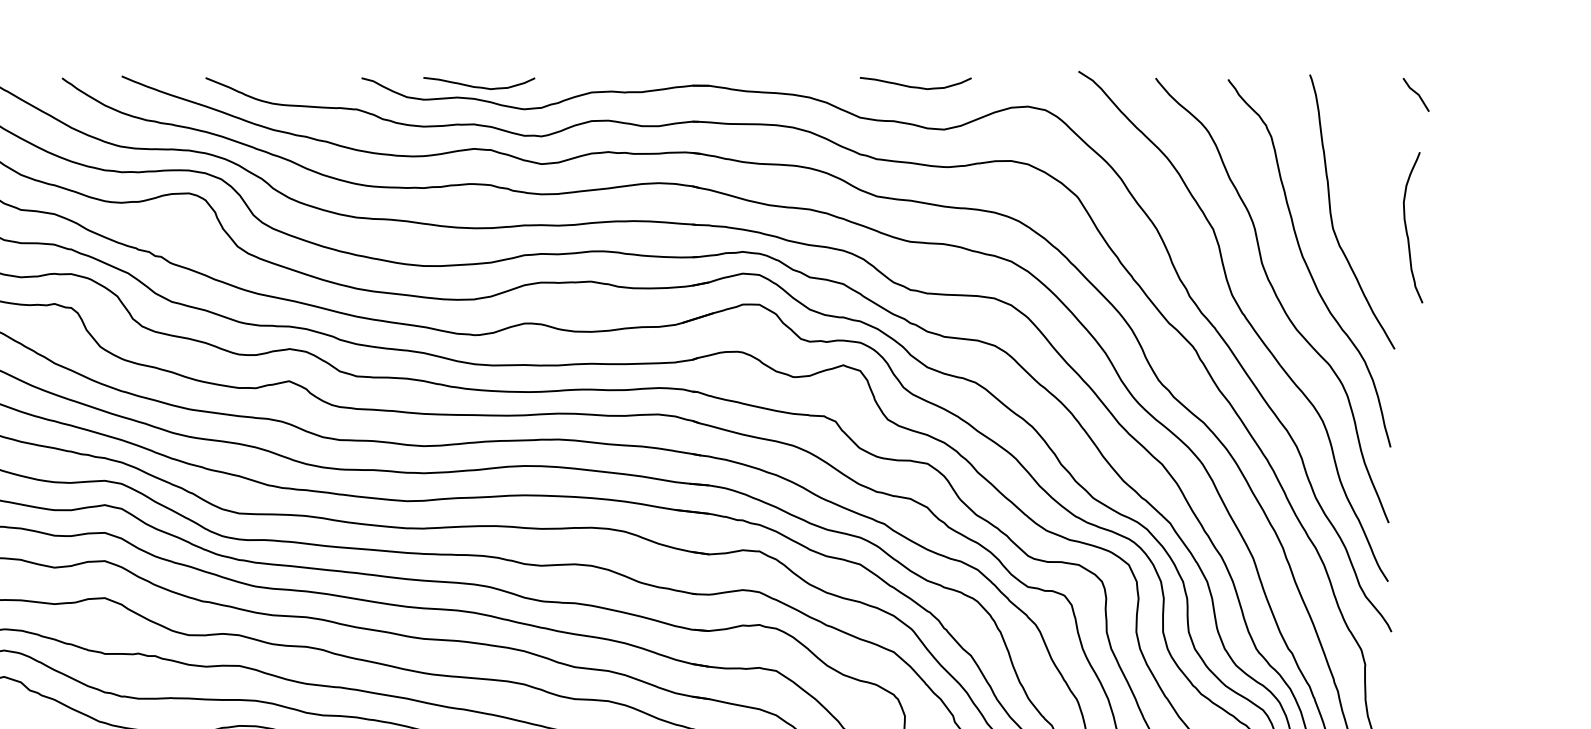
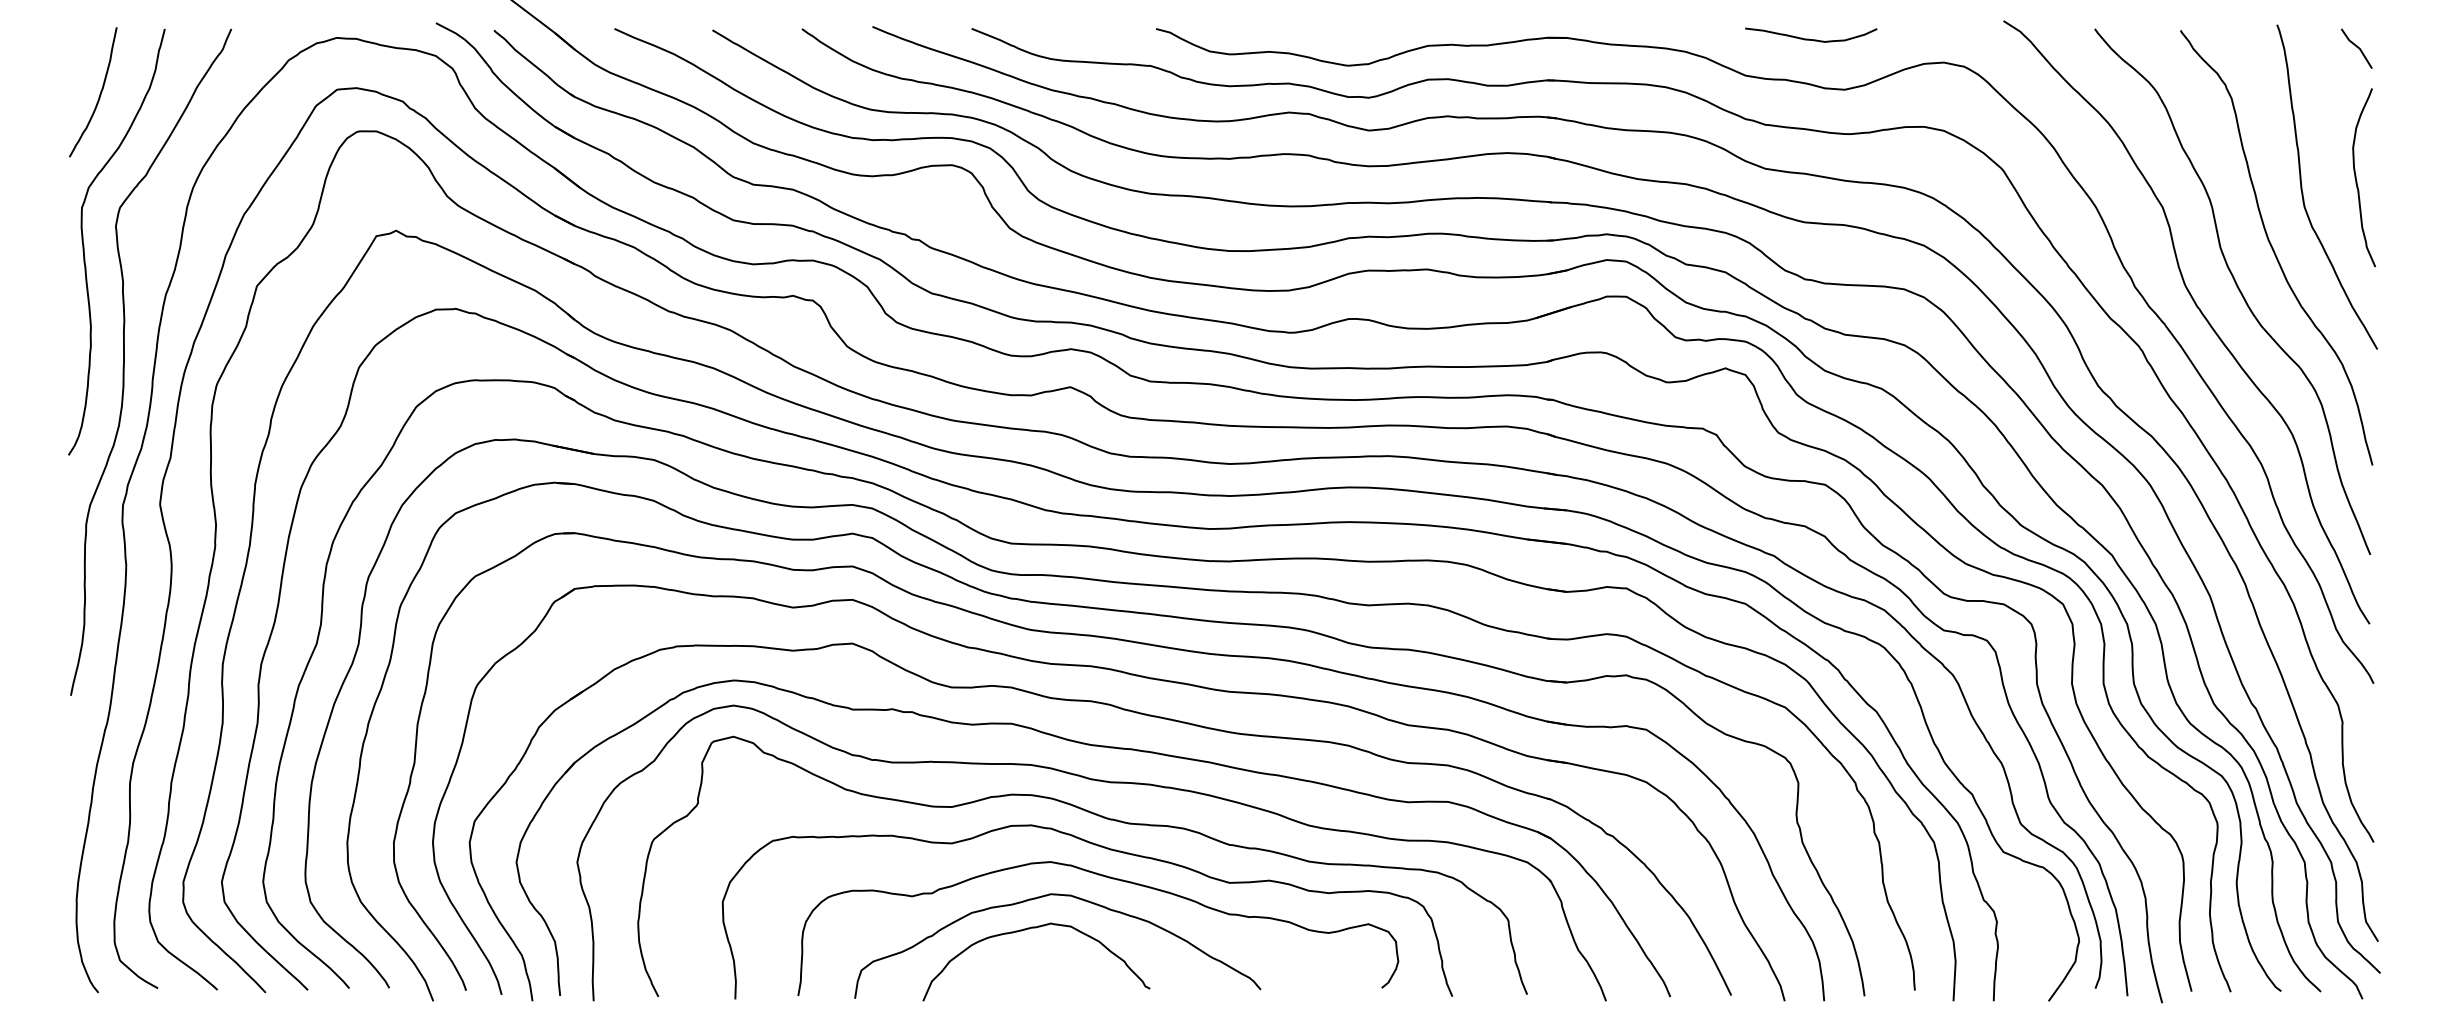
curve: (477, 86) -> (1293, 38), removed
line: (1415, 93) -> (2356, 47), moved
curve: (1406, 227) -> (2356, 177), moved

